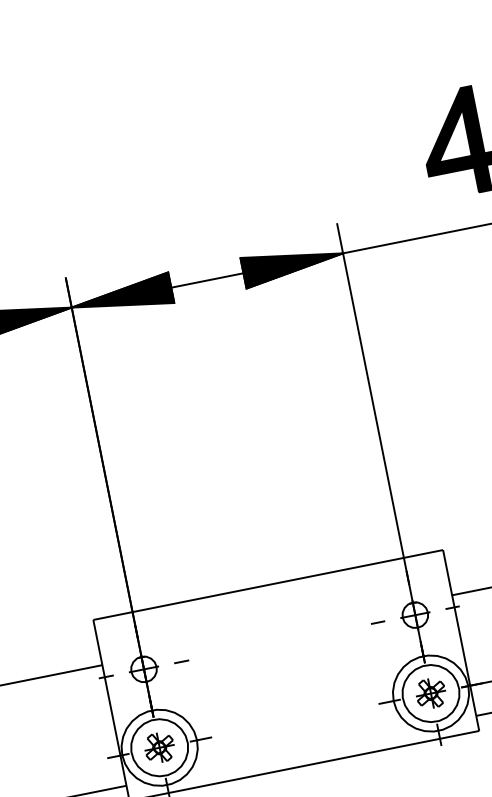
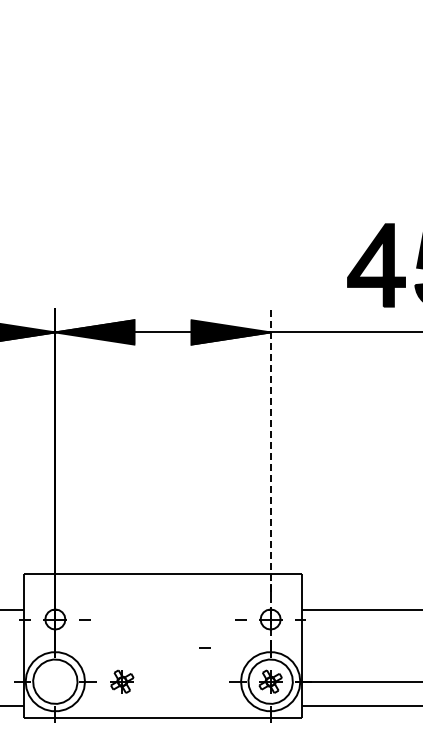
line: (380, 443) -> (270, 483), solid -> dashed
line: (339, 667) -> (204, 647), added
part: (159, 747) -> (122, 681), moved

